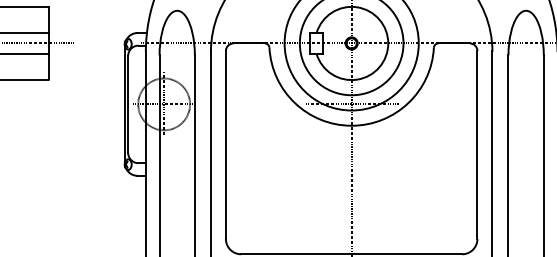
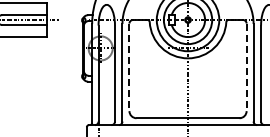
line: (226, 145) -> (129, 67), solid -> dashed
line: (477, 145) -> (246, 67), solid -> dashed

